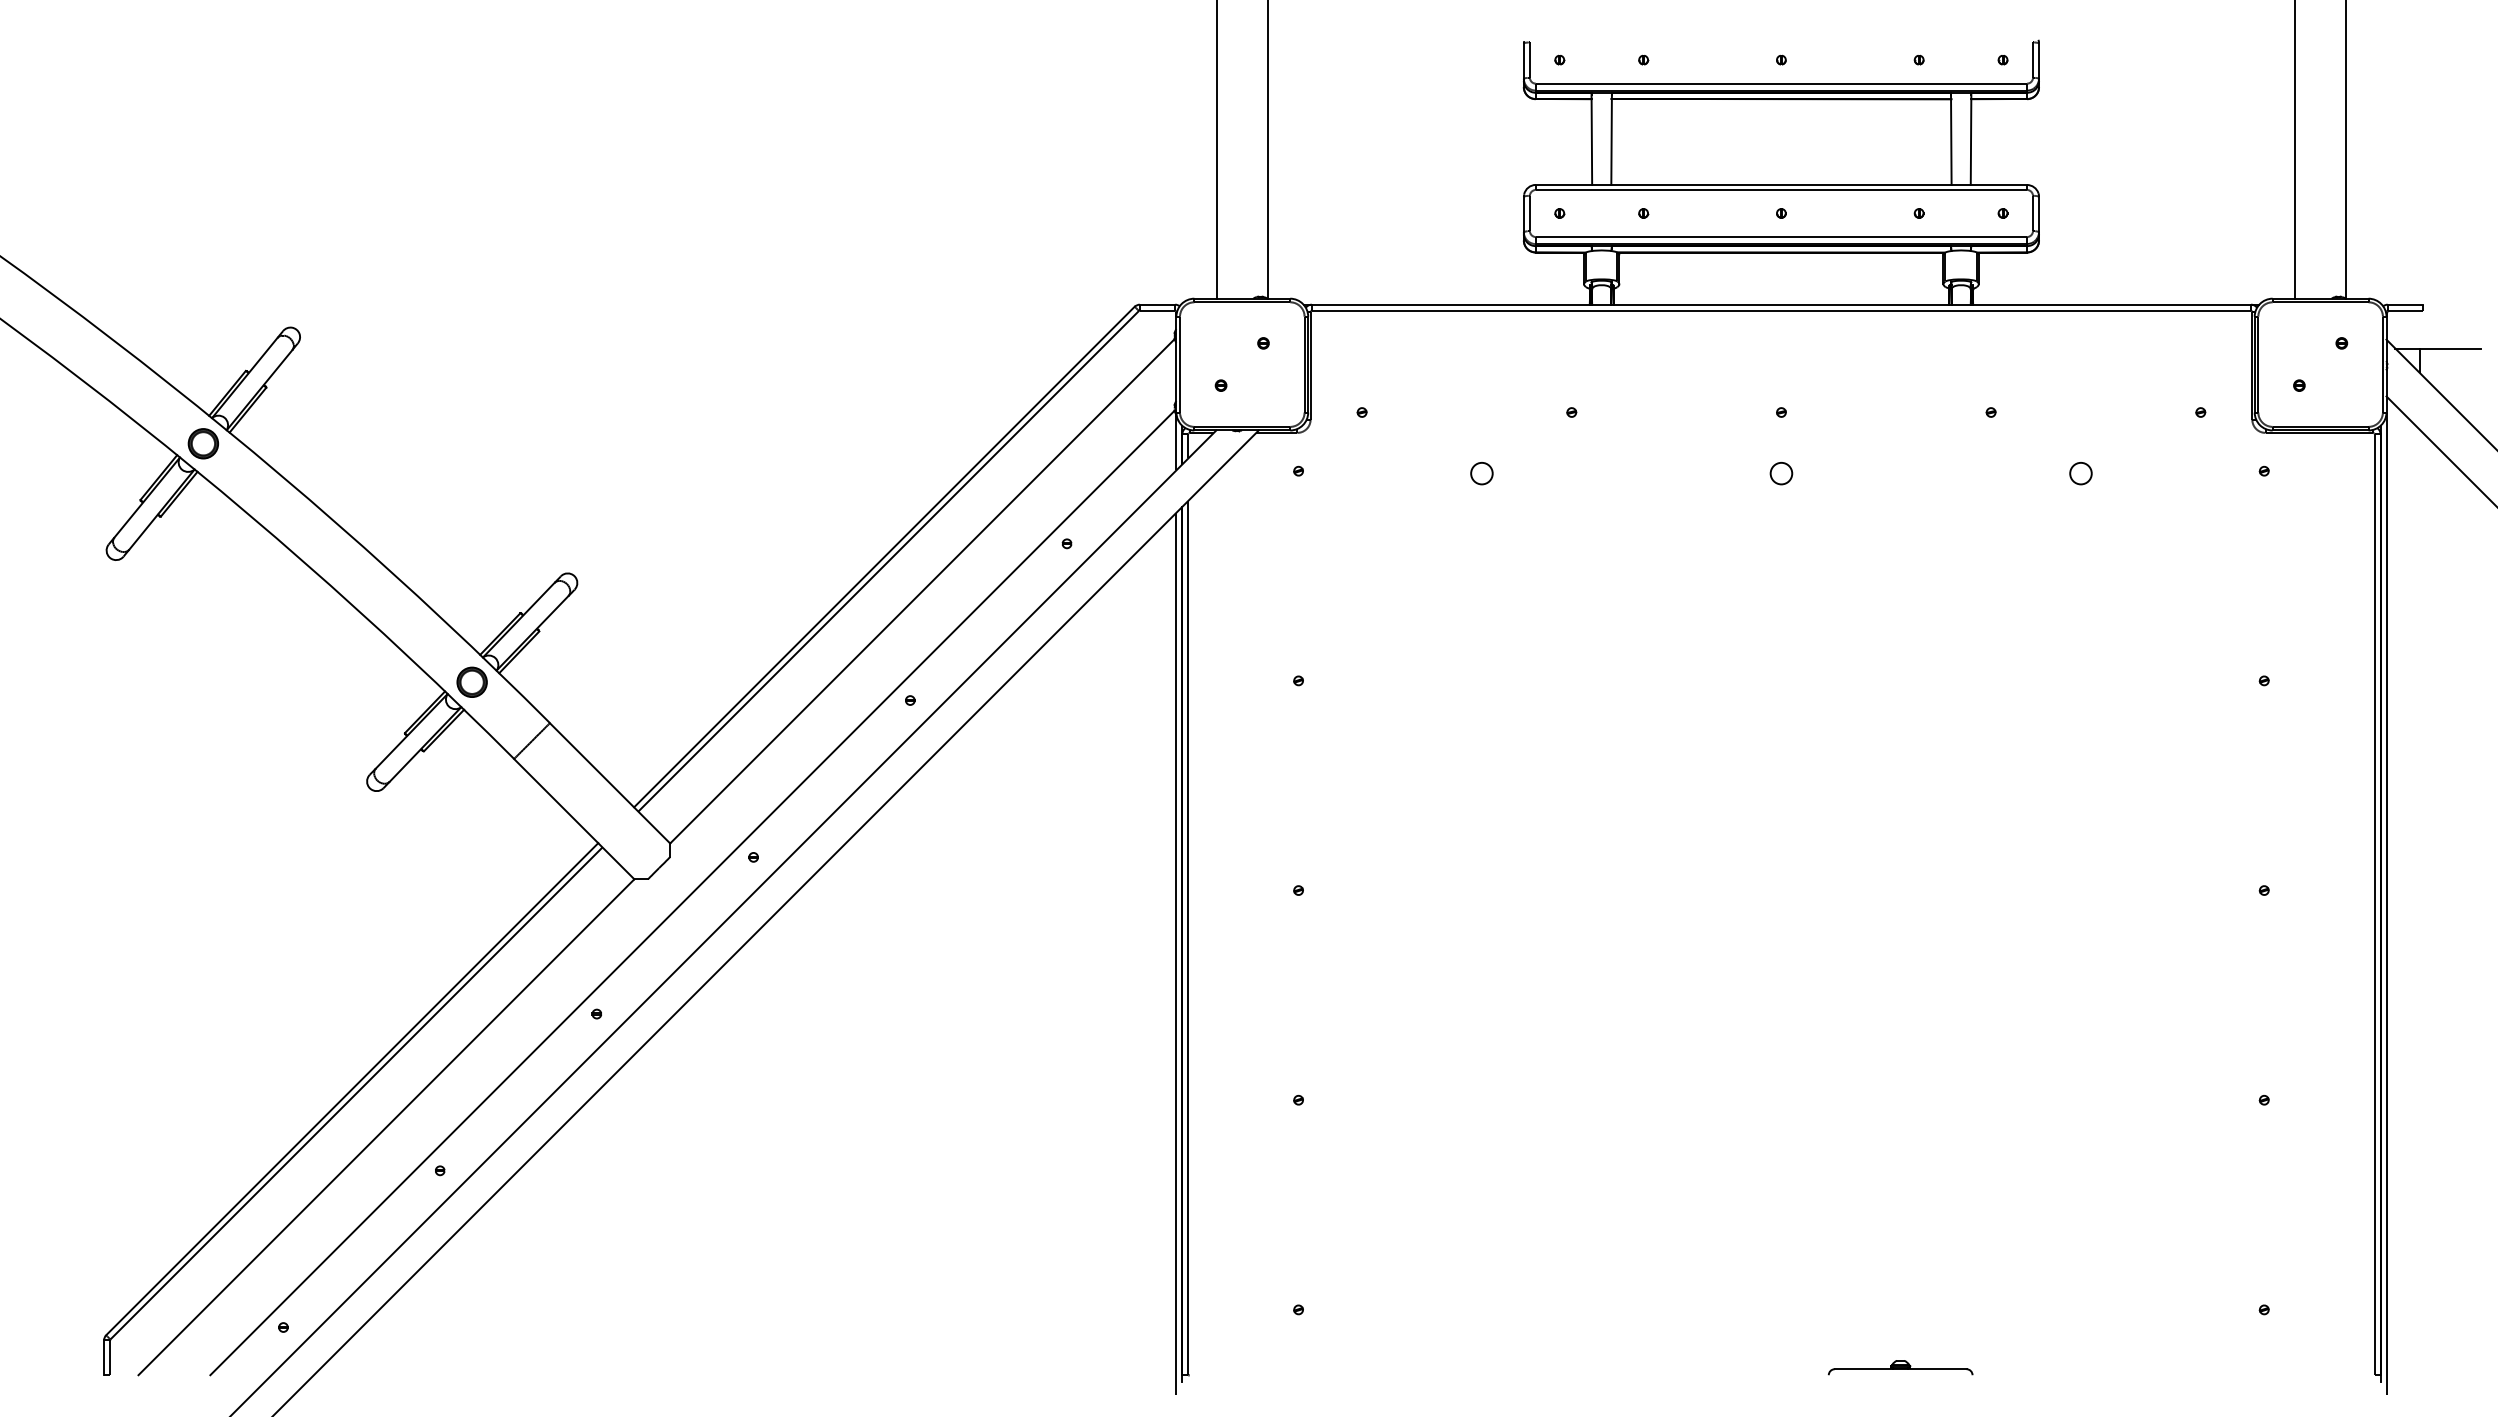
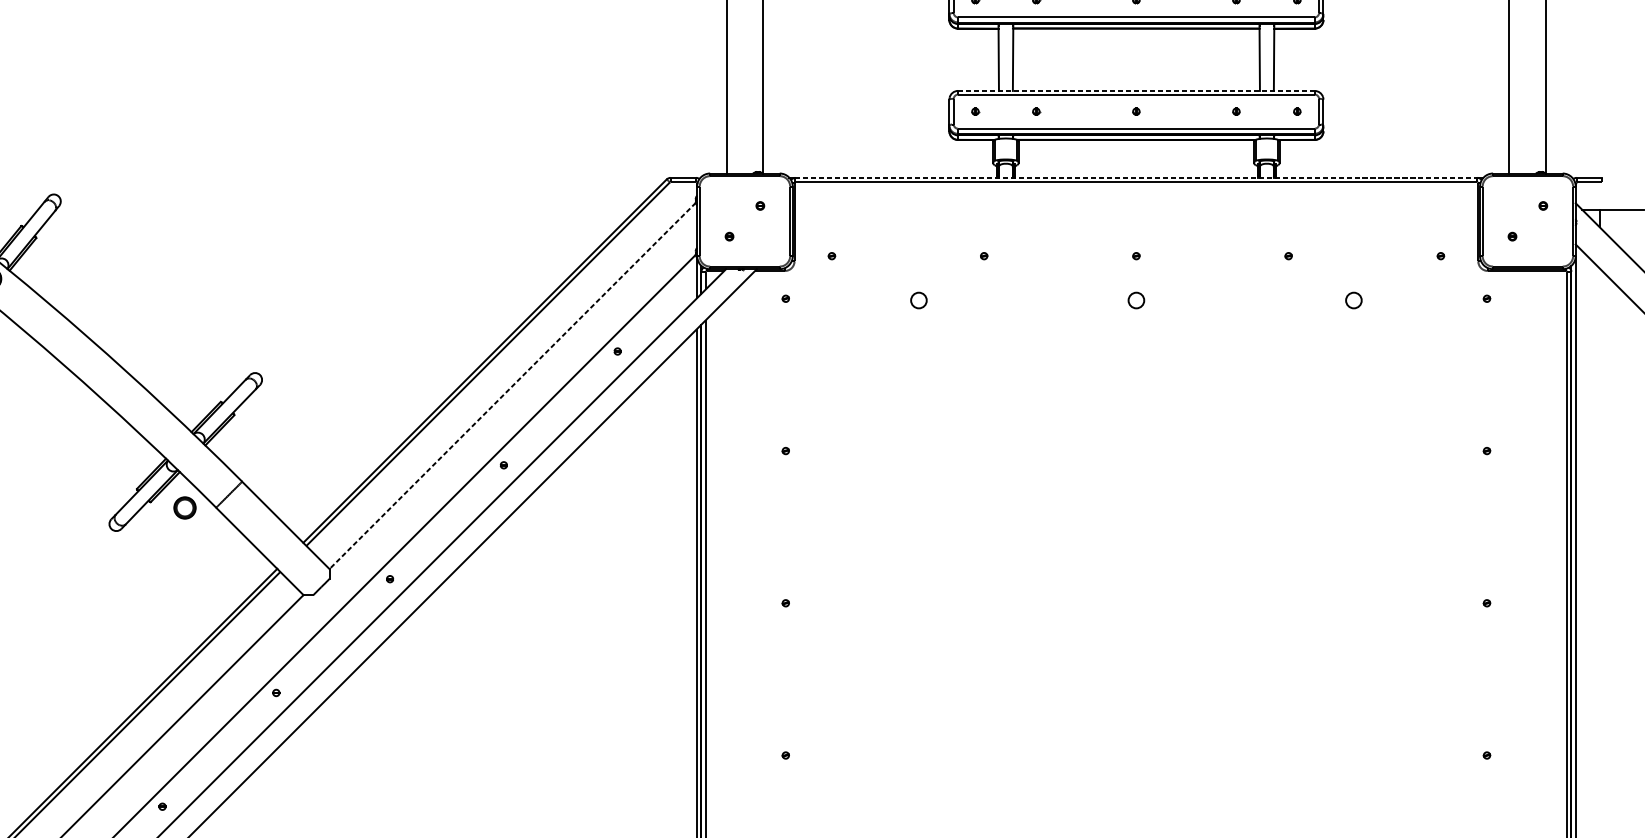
line: (1781, 185) -> (1136, 91), solid -> dashed
line: (1781, 304) -> (1136, 177), solid -> dashed
line: (922, 591) -> (512, 386), solid -> dashed
part: (471, 681) -> (184, 507), moved

